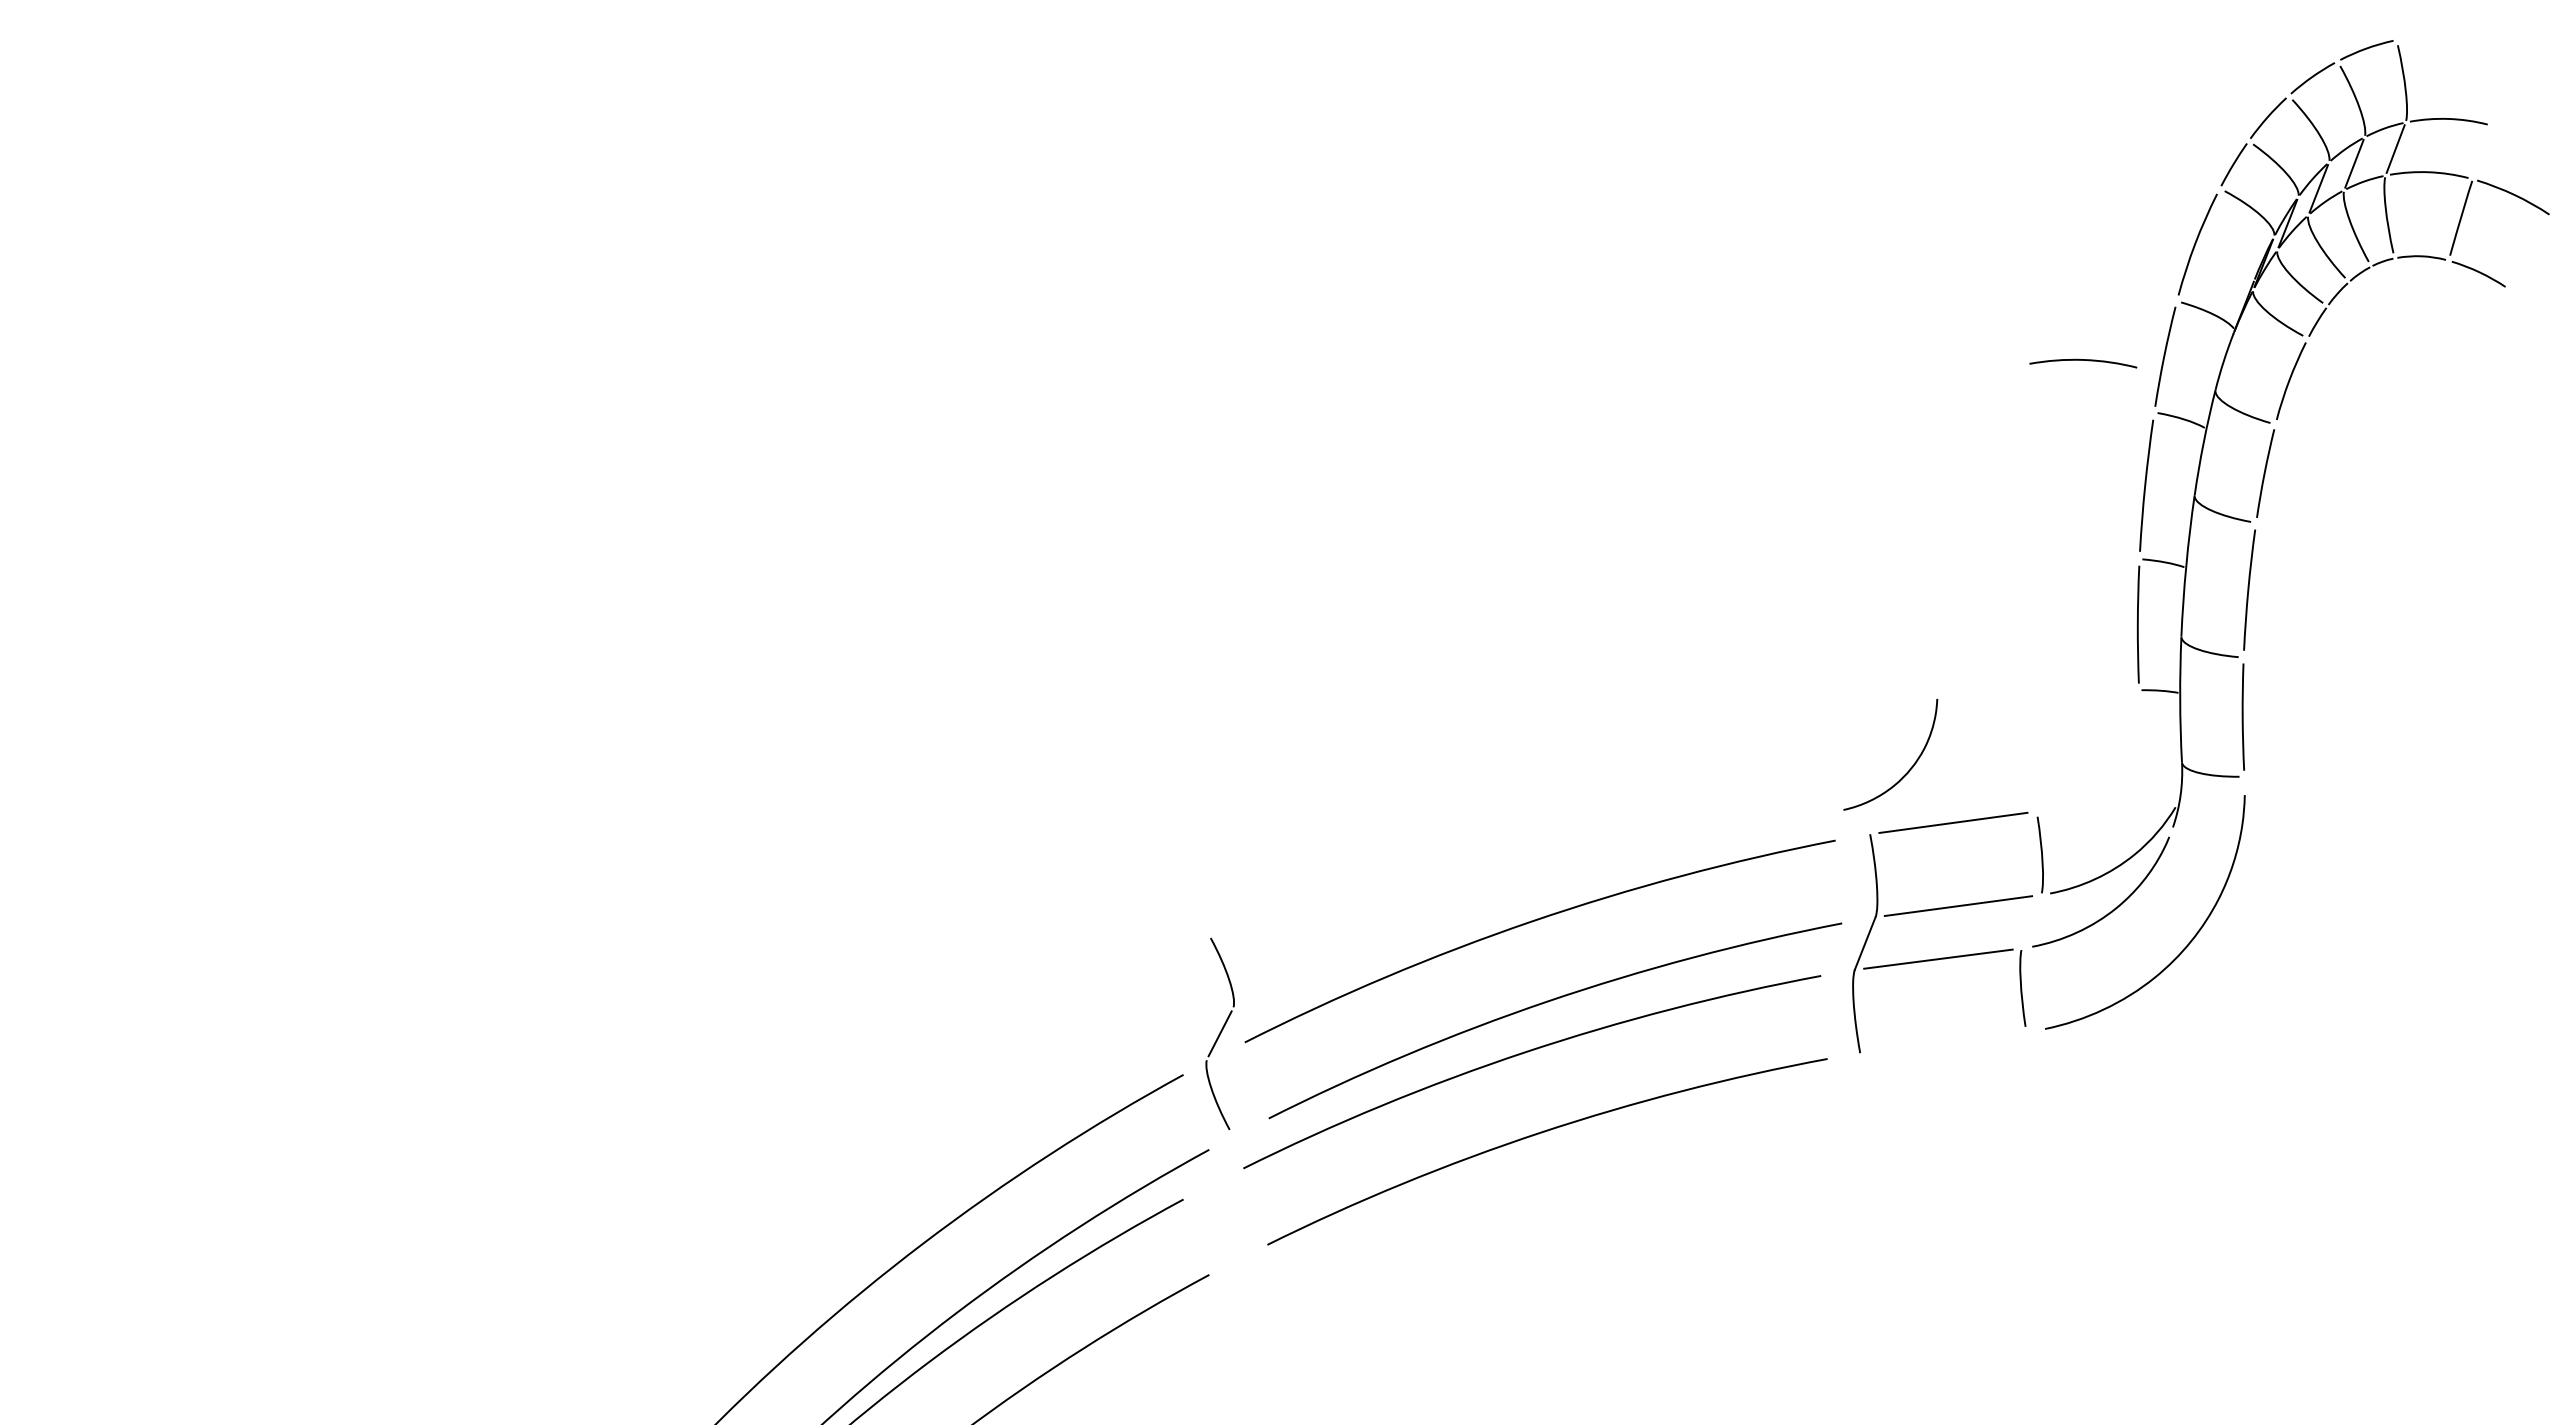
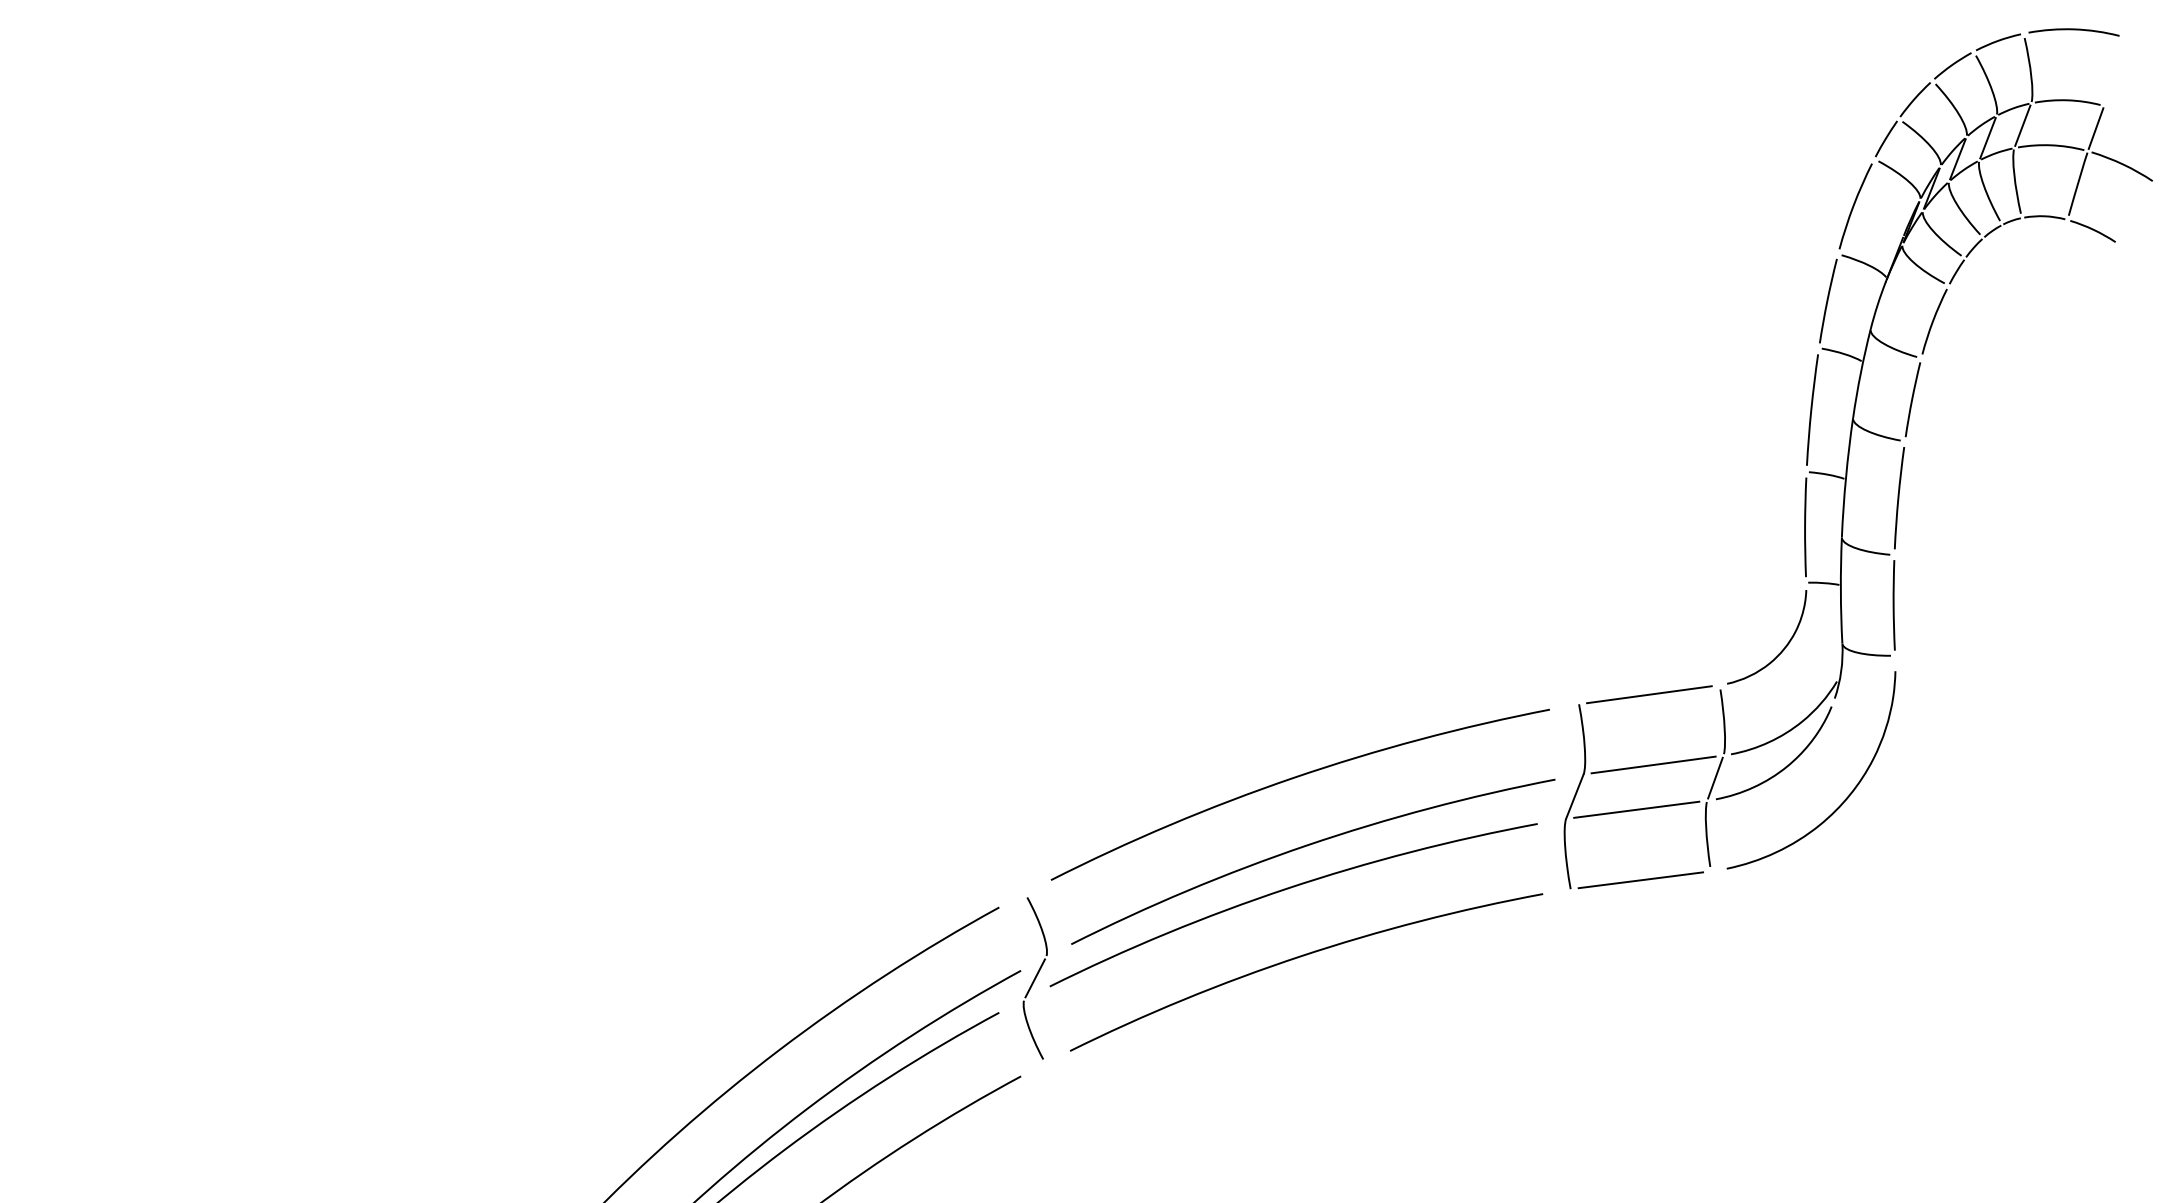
line: (2482, 152) -> (2096, 128), added
curve: (2083, 360) -> (2074, 29), moved
curve: (1910, 767) -> (1783, 647), moved
line: (2031, 921) -> (1715, 777), added
part: (1219, 1033) -> (1034, 978), moved
line: (1943, 1042) -> (1641, 880), added

